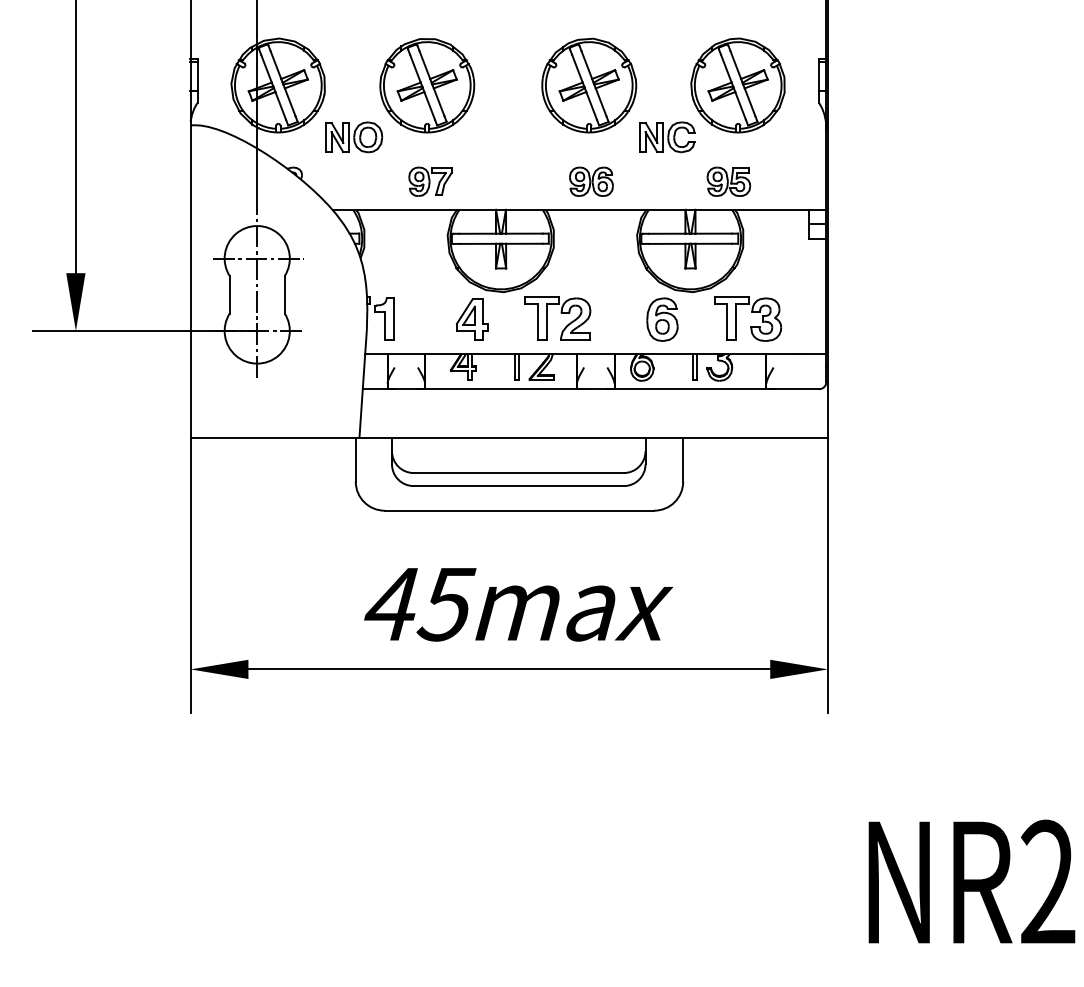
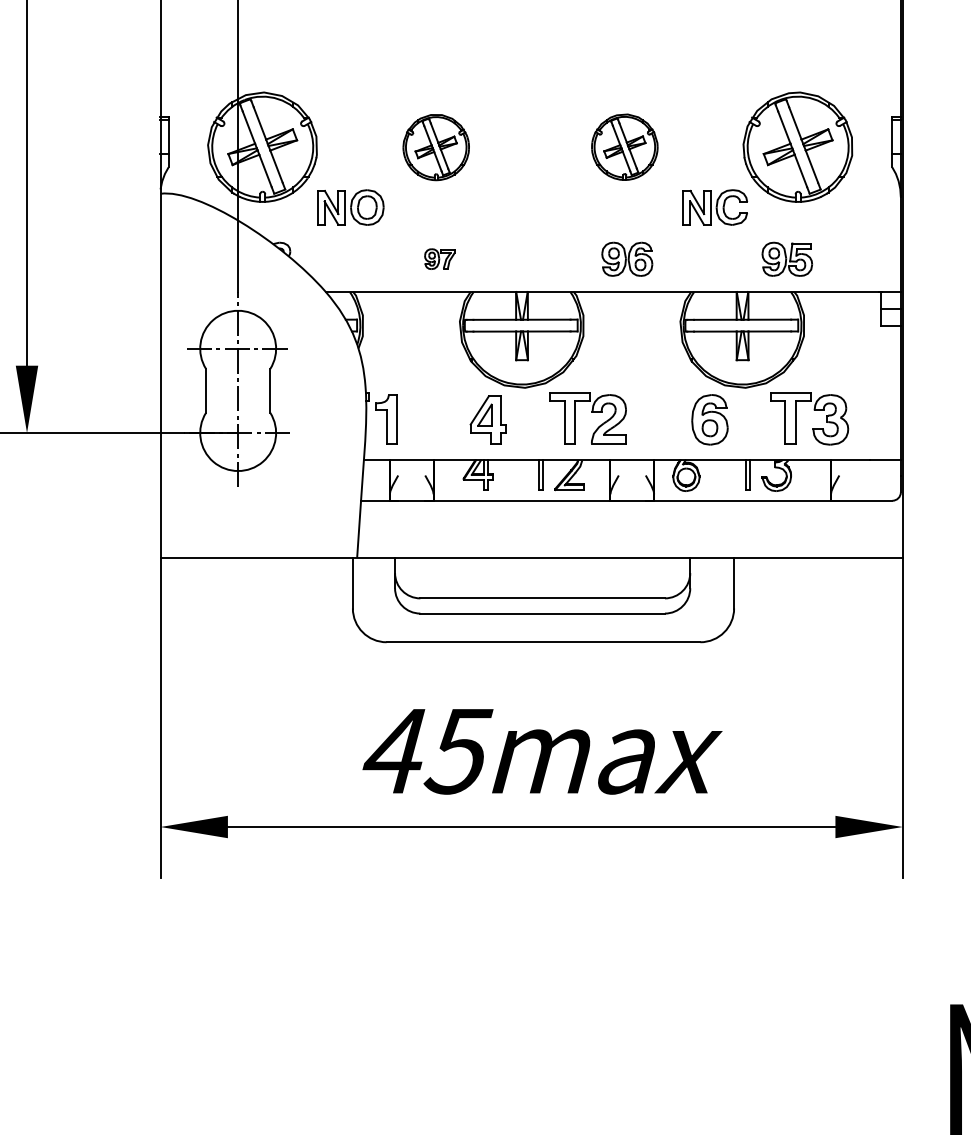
part: (427, 85) -> (436, 147), size x0.6
part: (589, 85) -> (625, 147), size x0.6
part: (430, 181) -> (439, 258), size x0.6

